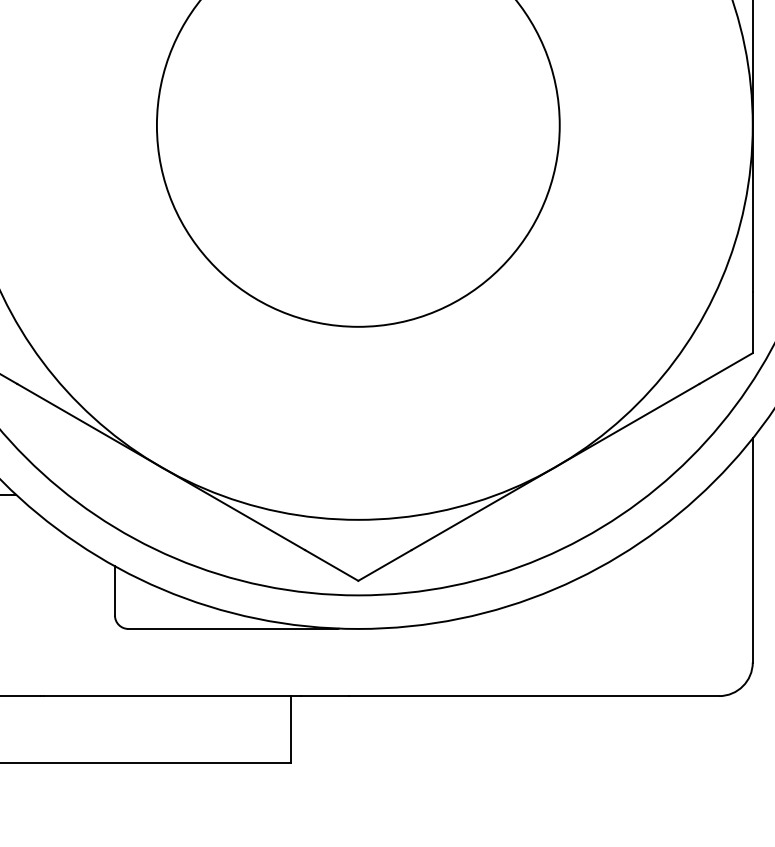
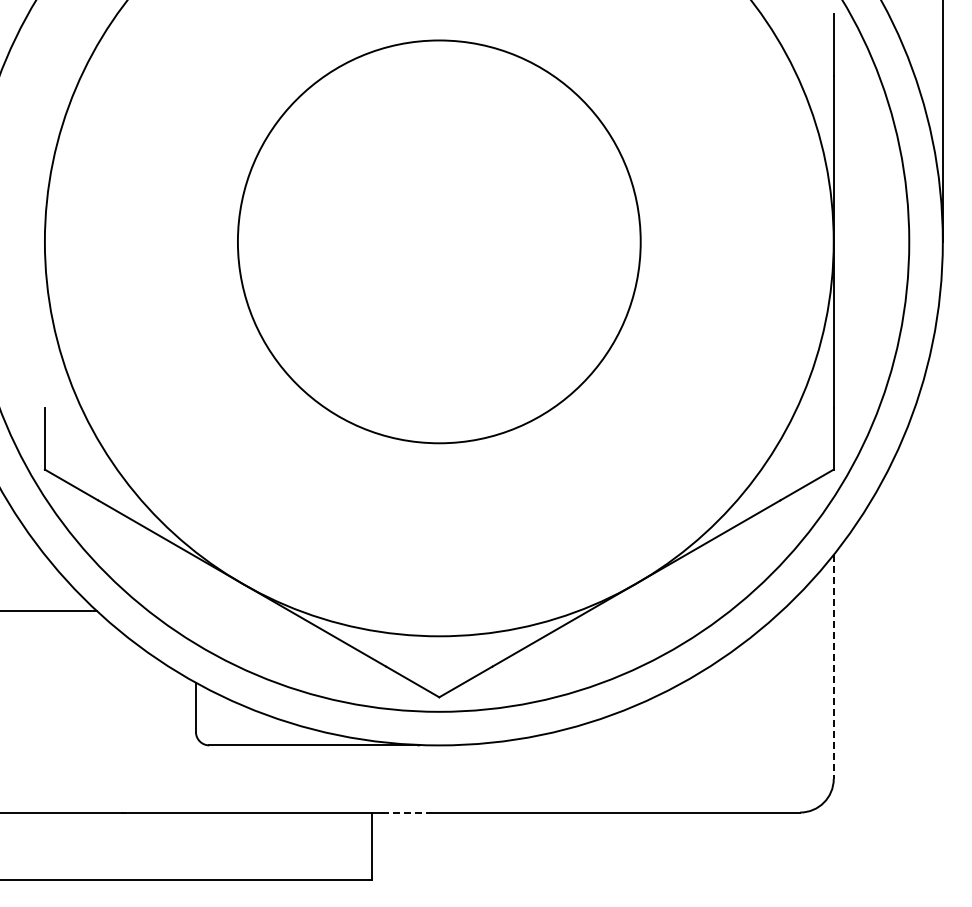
line: (752, 551) -> (833, 667), solid -> dashed
line: (325, 696) -> (406, 812), solid -> dashed

